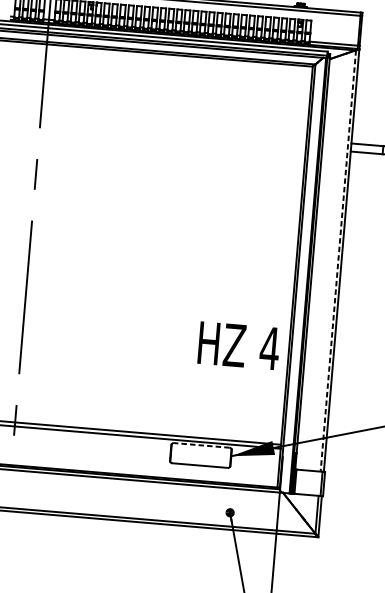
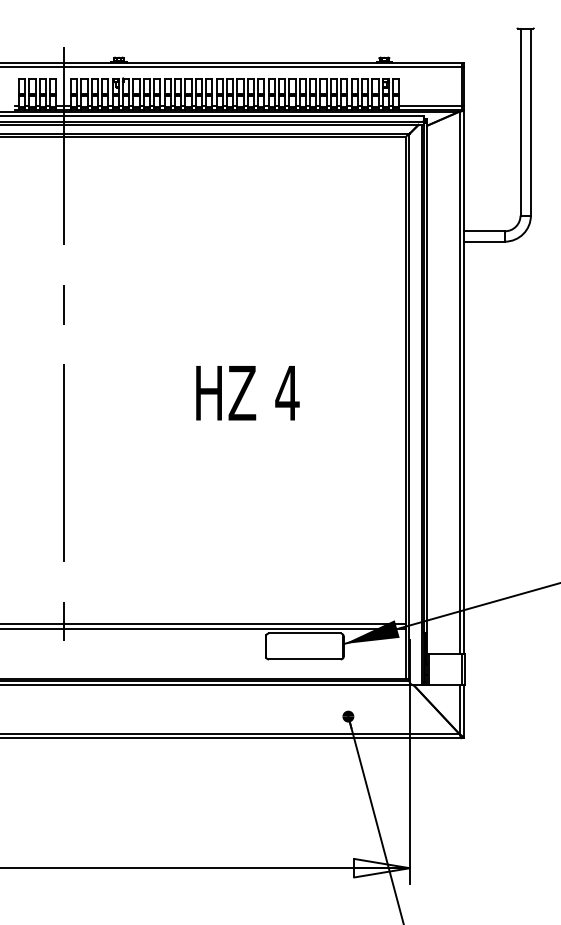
line: (338, 261) -> (459, 383), dashed -> solid
text: (238, 346) -> (247, 393), moved
line: (201, 445) -> (304, 633), dashed -> solid

